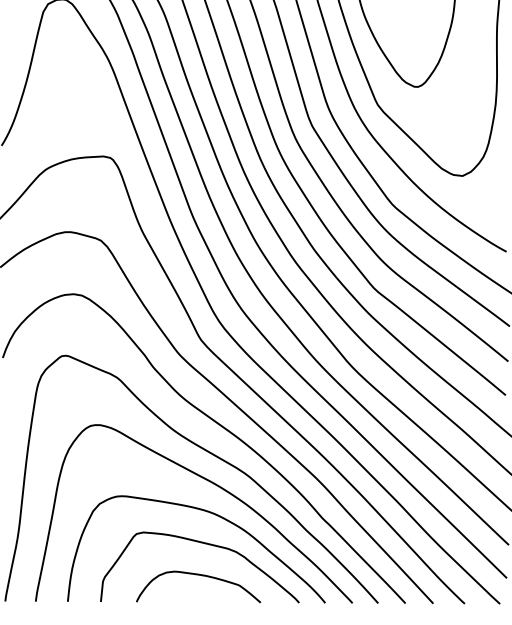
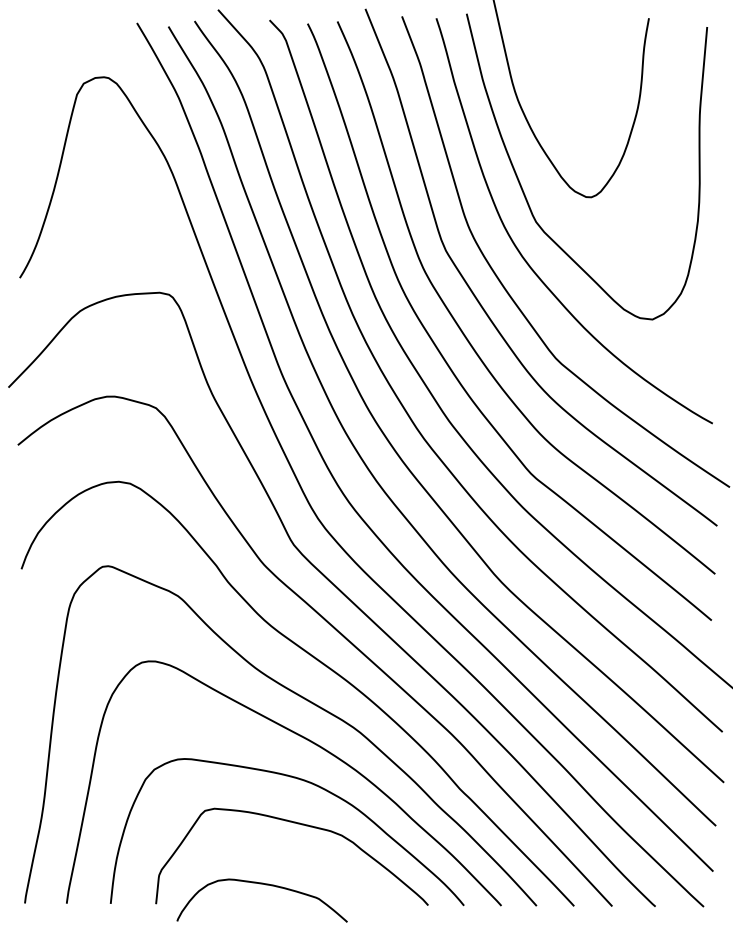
curve: (201, 576) -> (265, 885), moved

